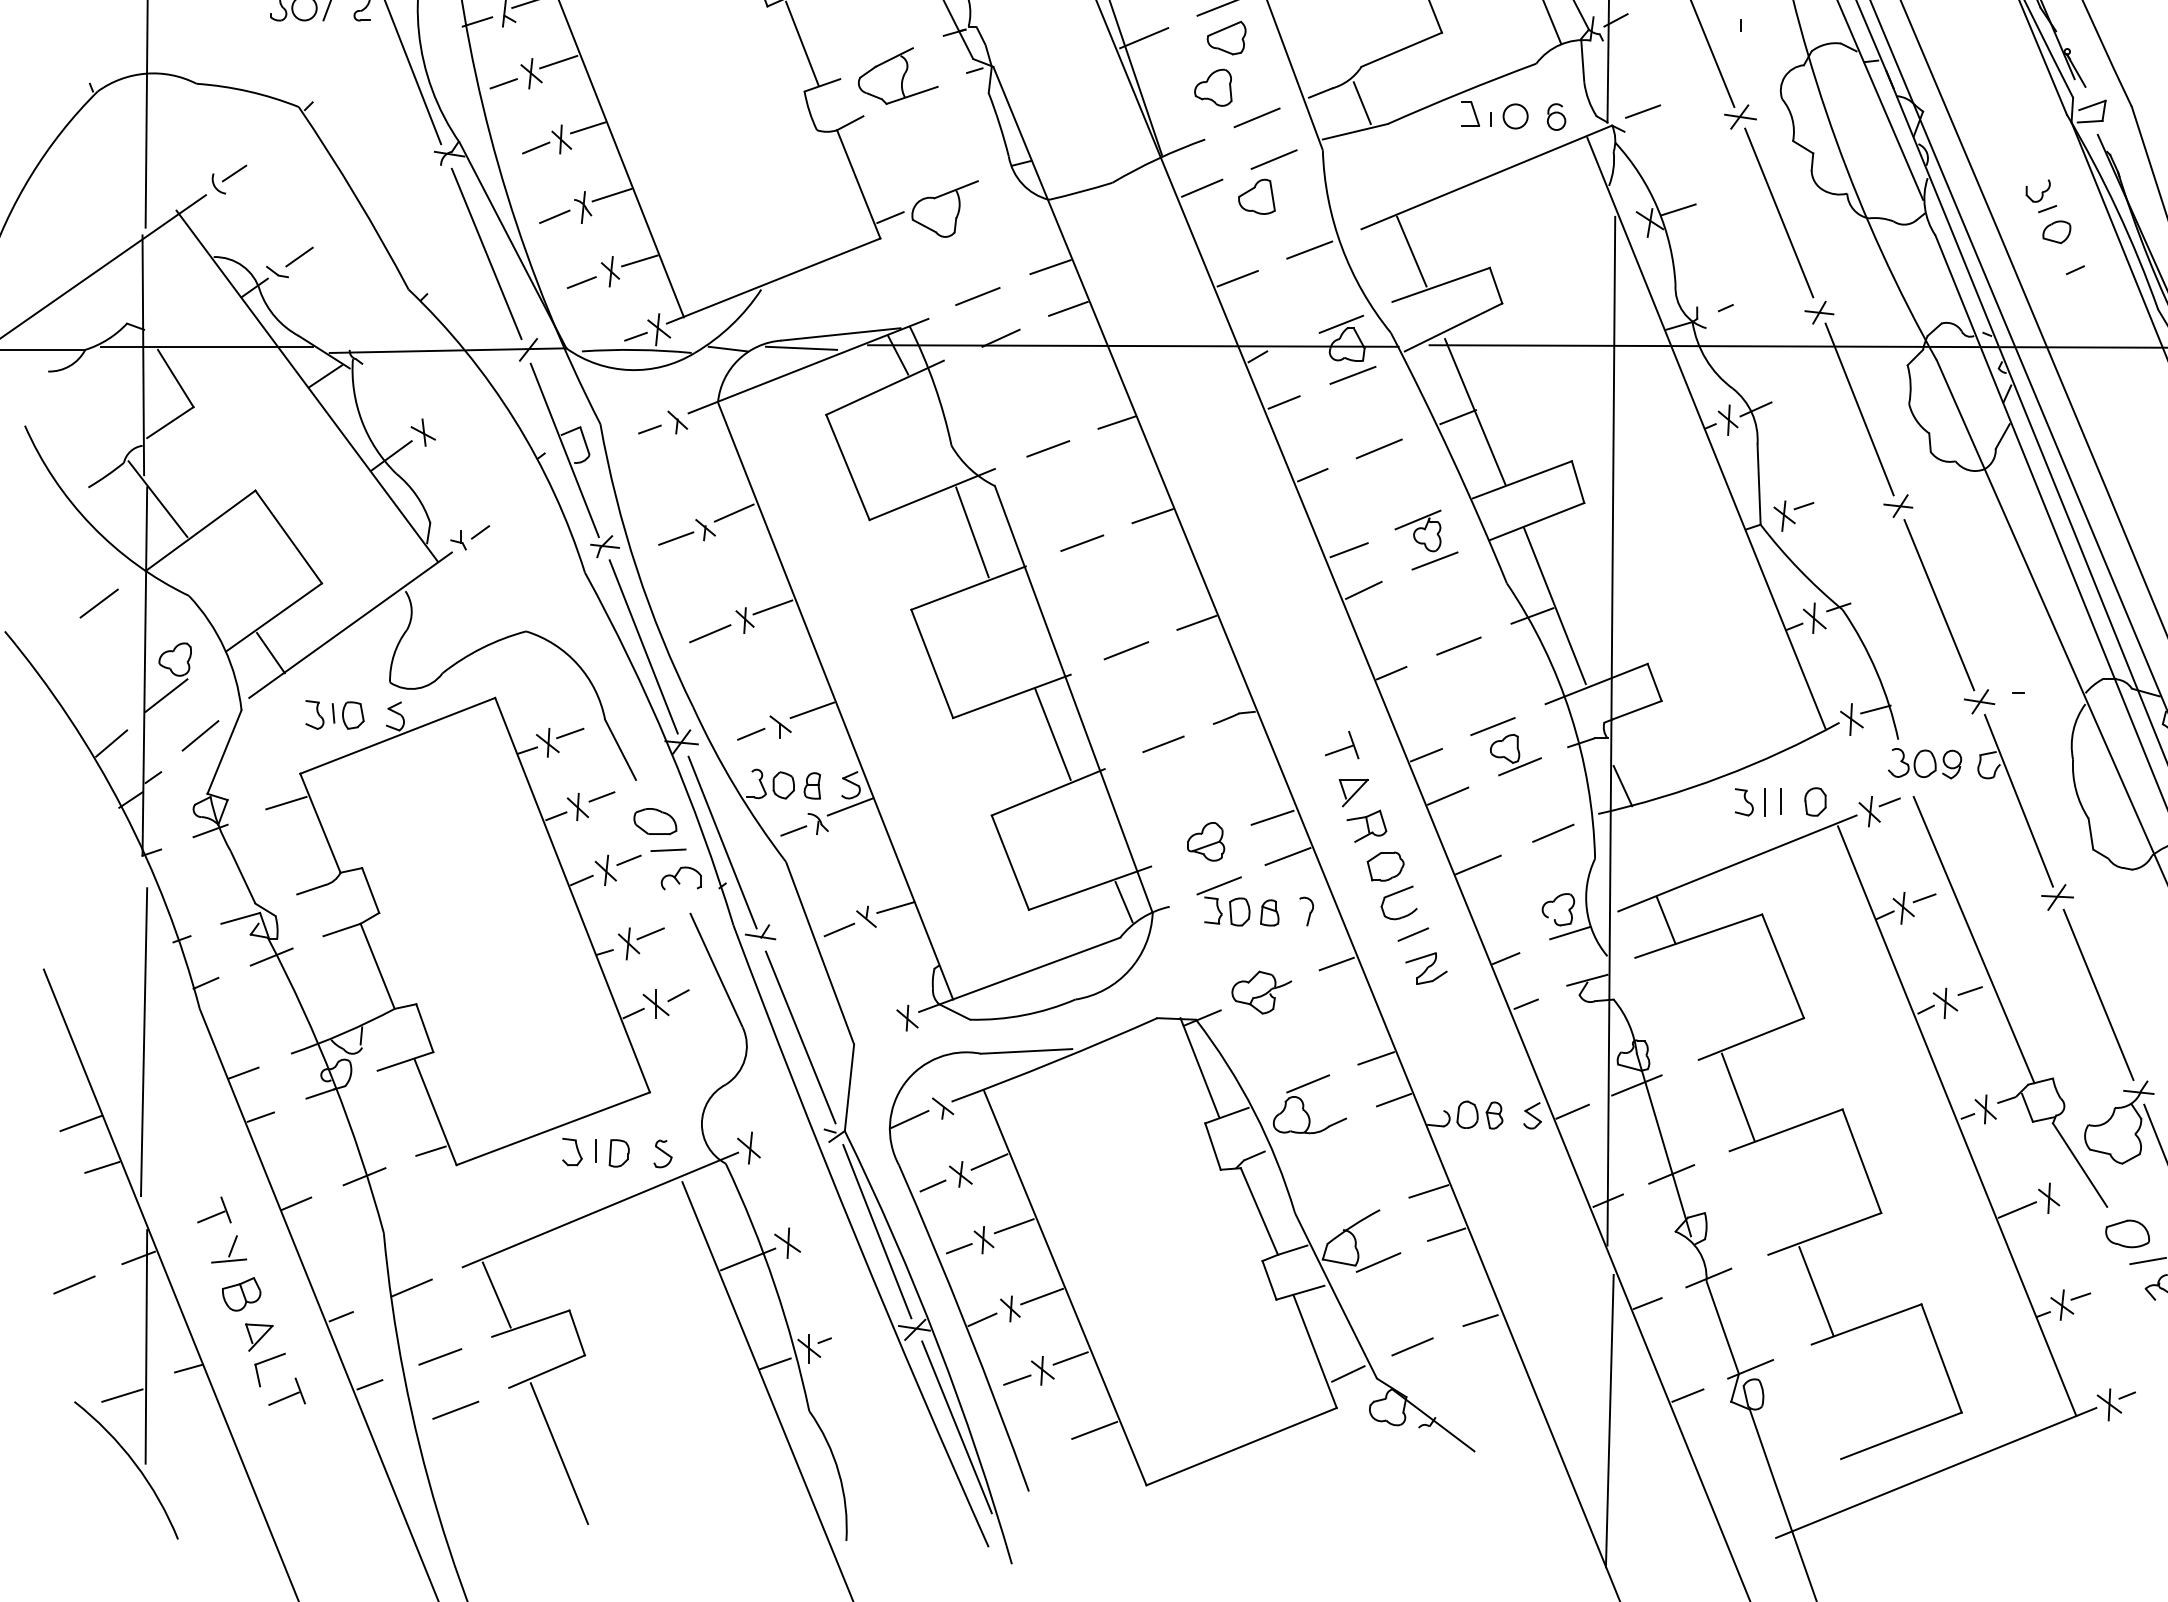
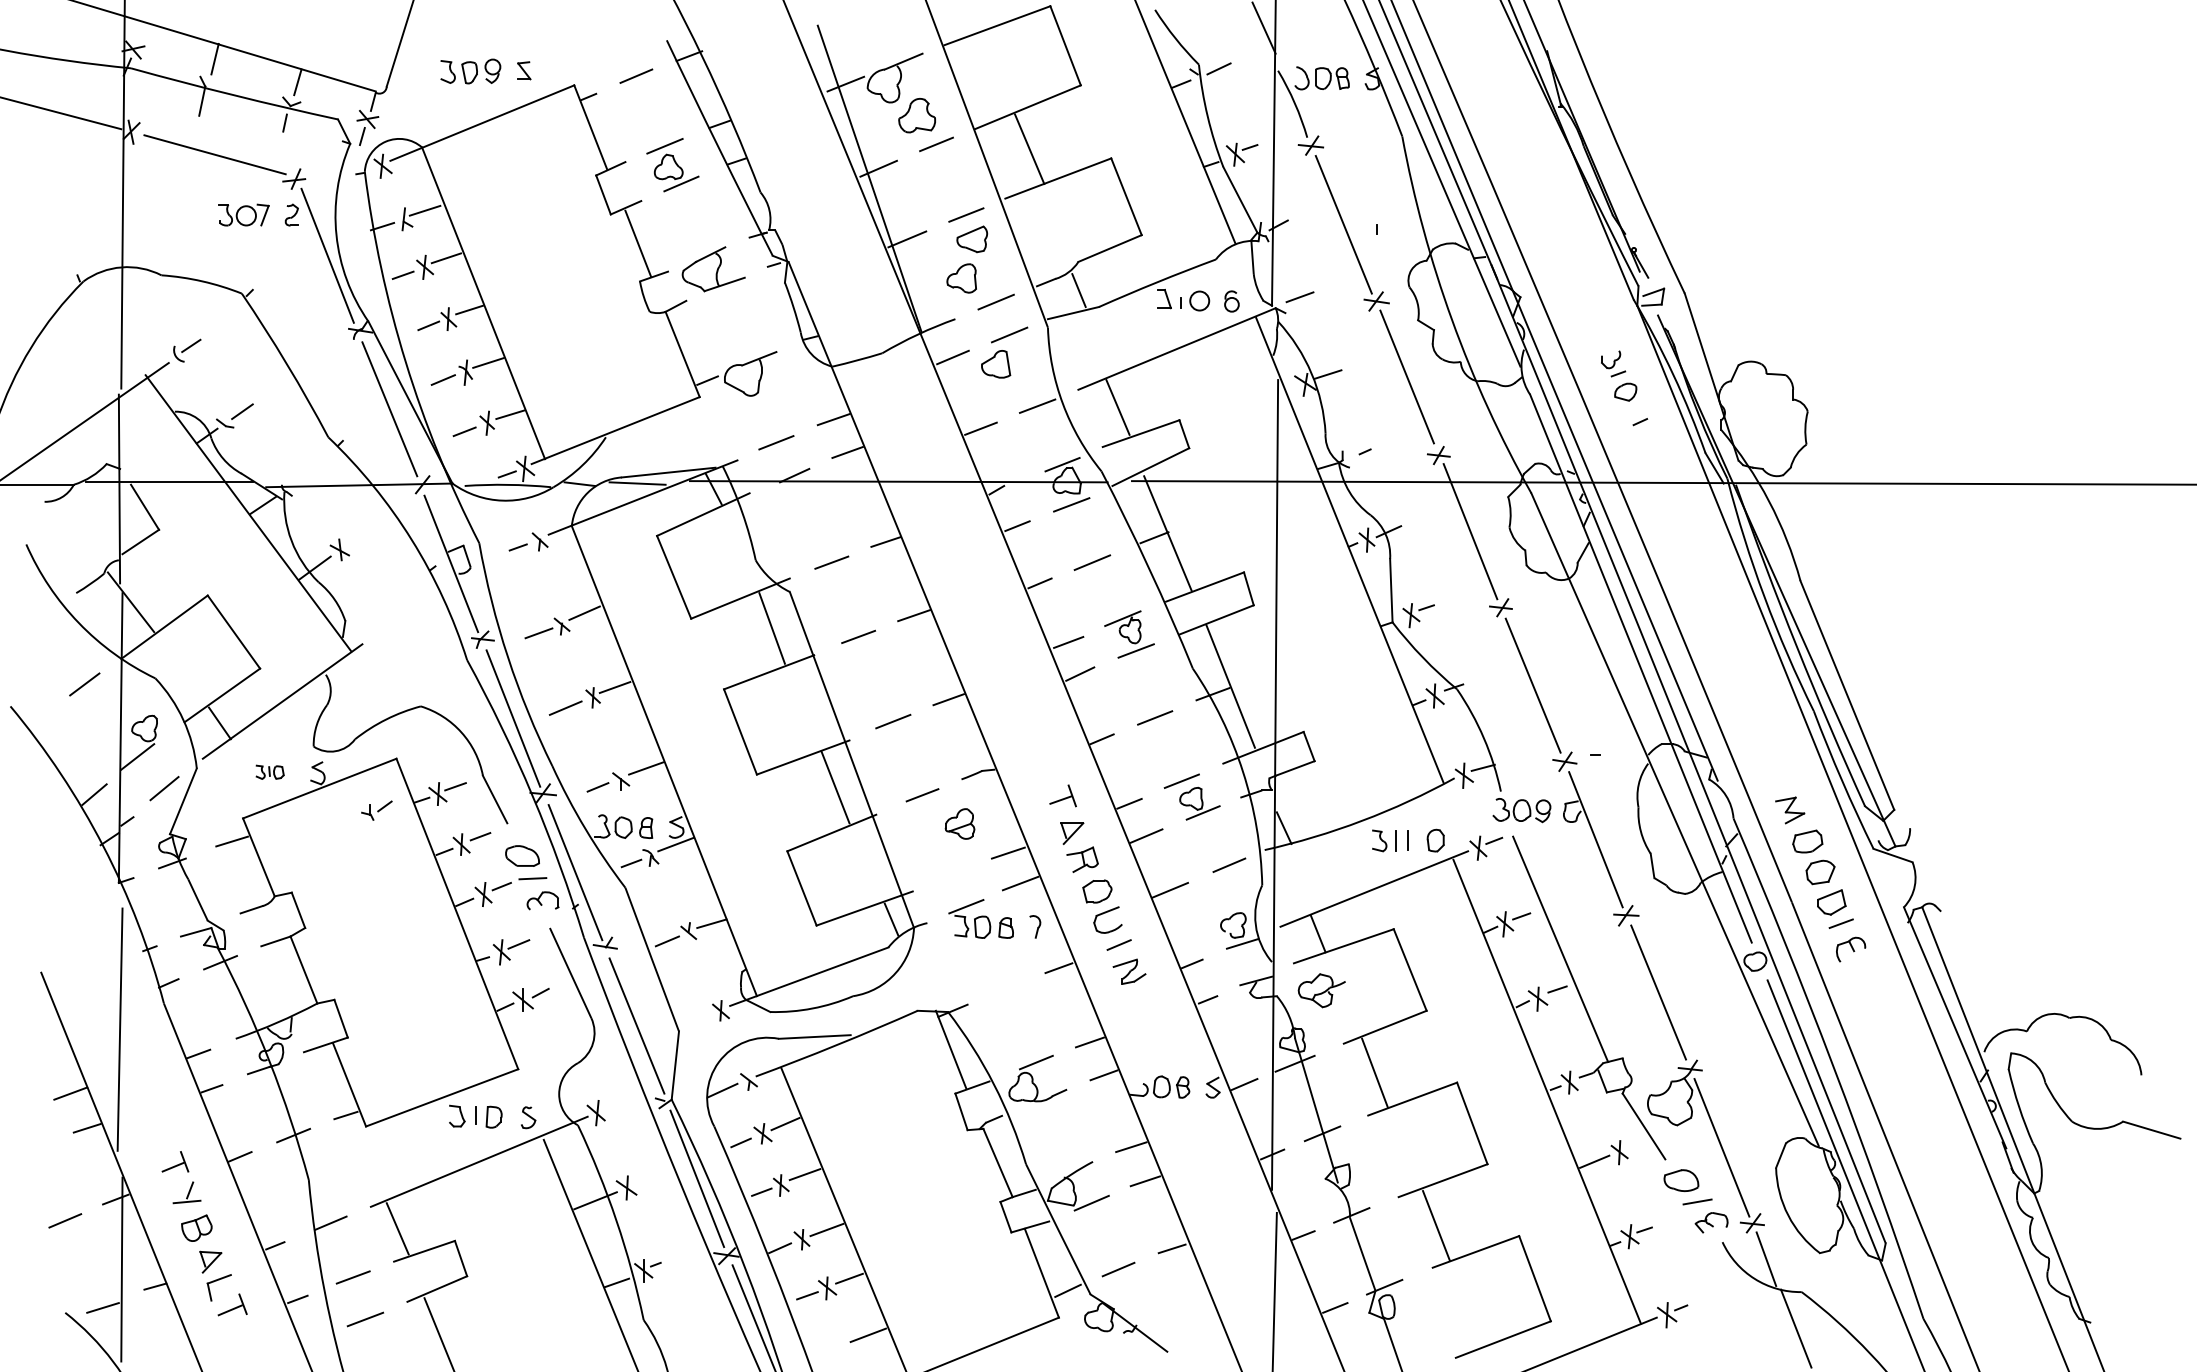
part: (469, 537) -> (376, 810), moved
part: (333, 715) -> (269, 772), size x0.6
part: (1205, 841) -> (959, 823), moved
part: (1261, 992) -> (1321, 990), moved

